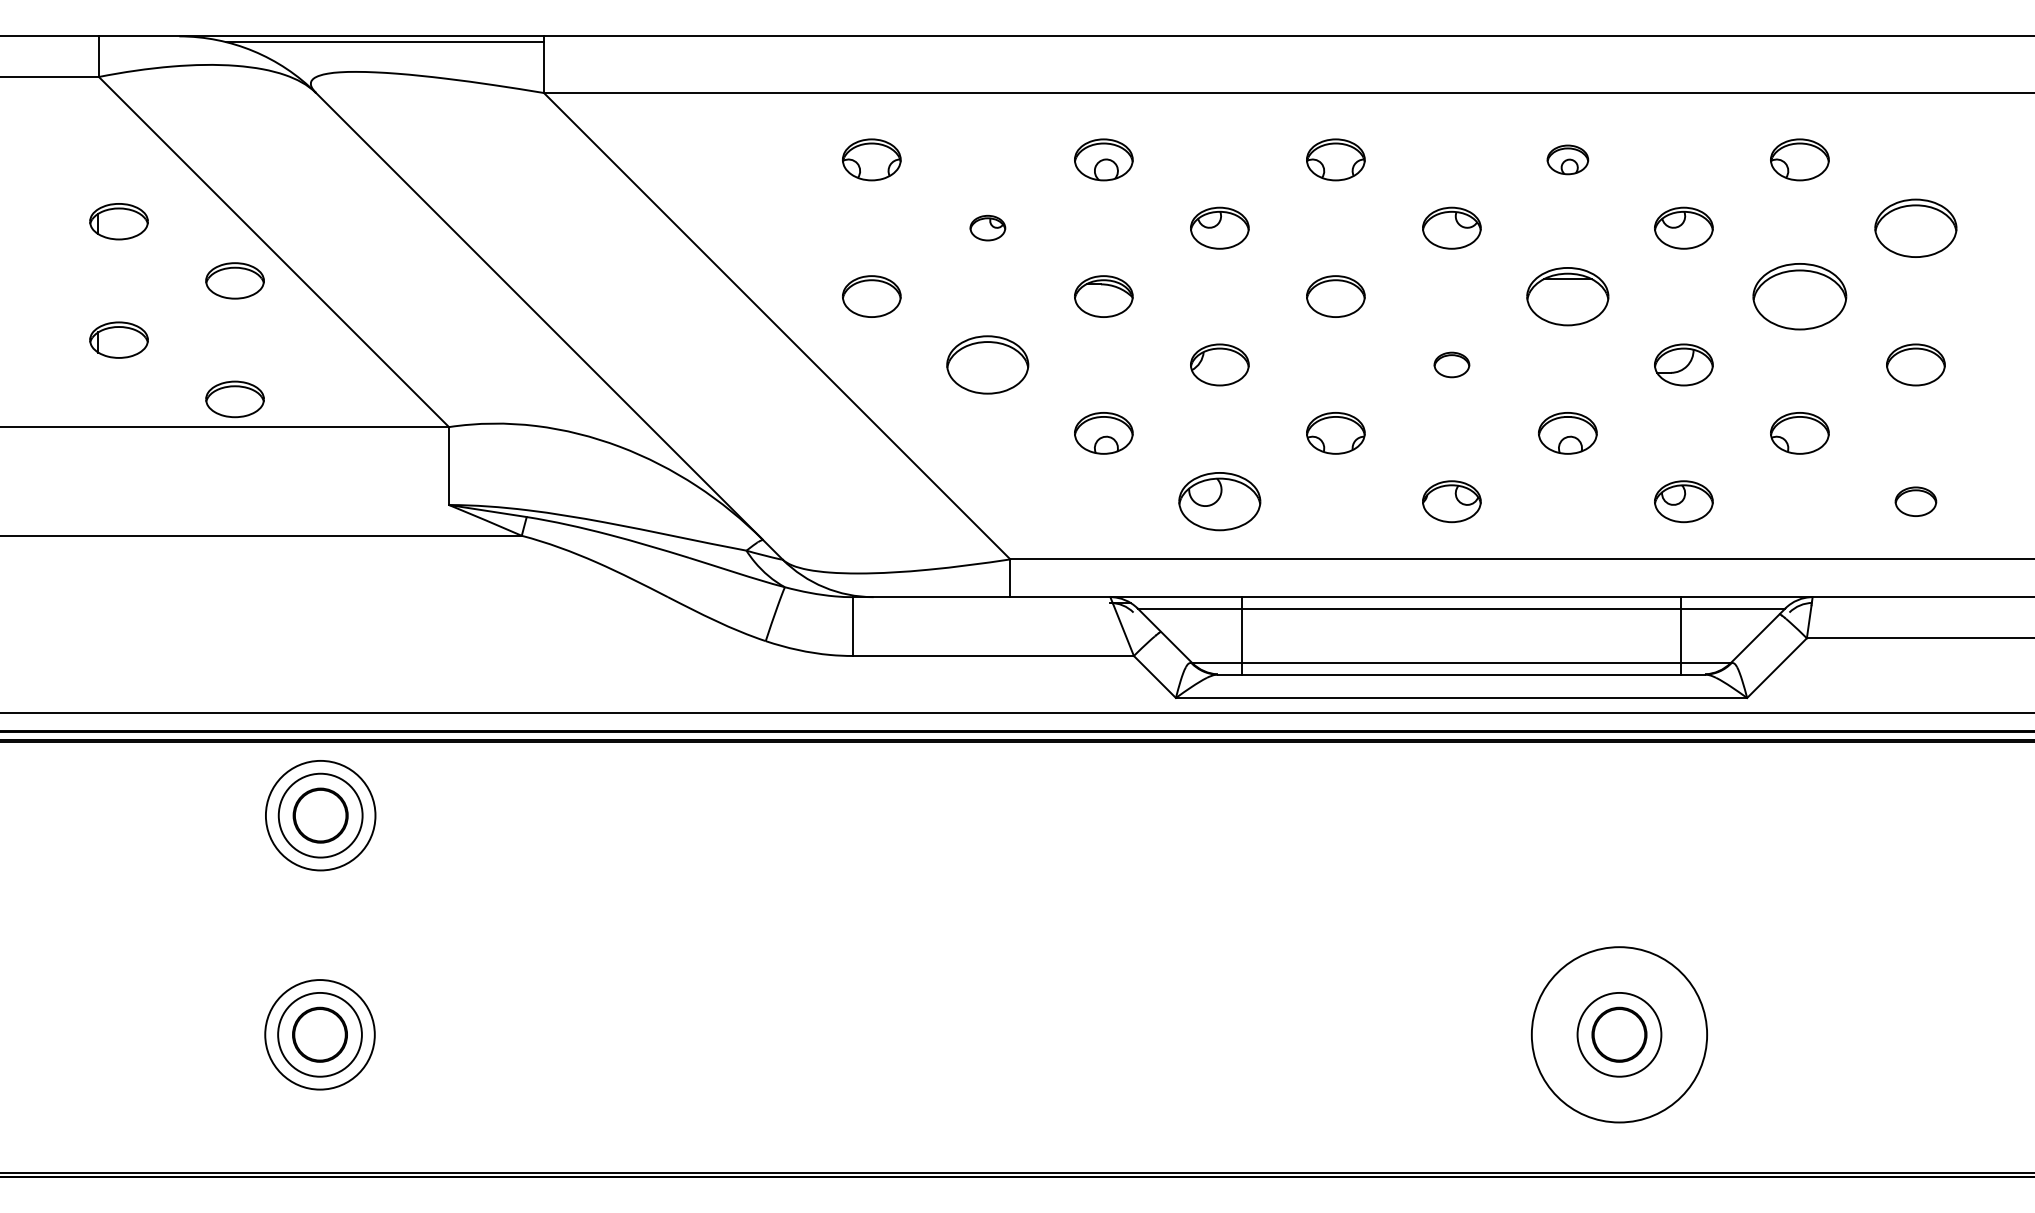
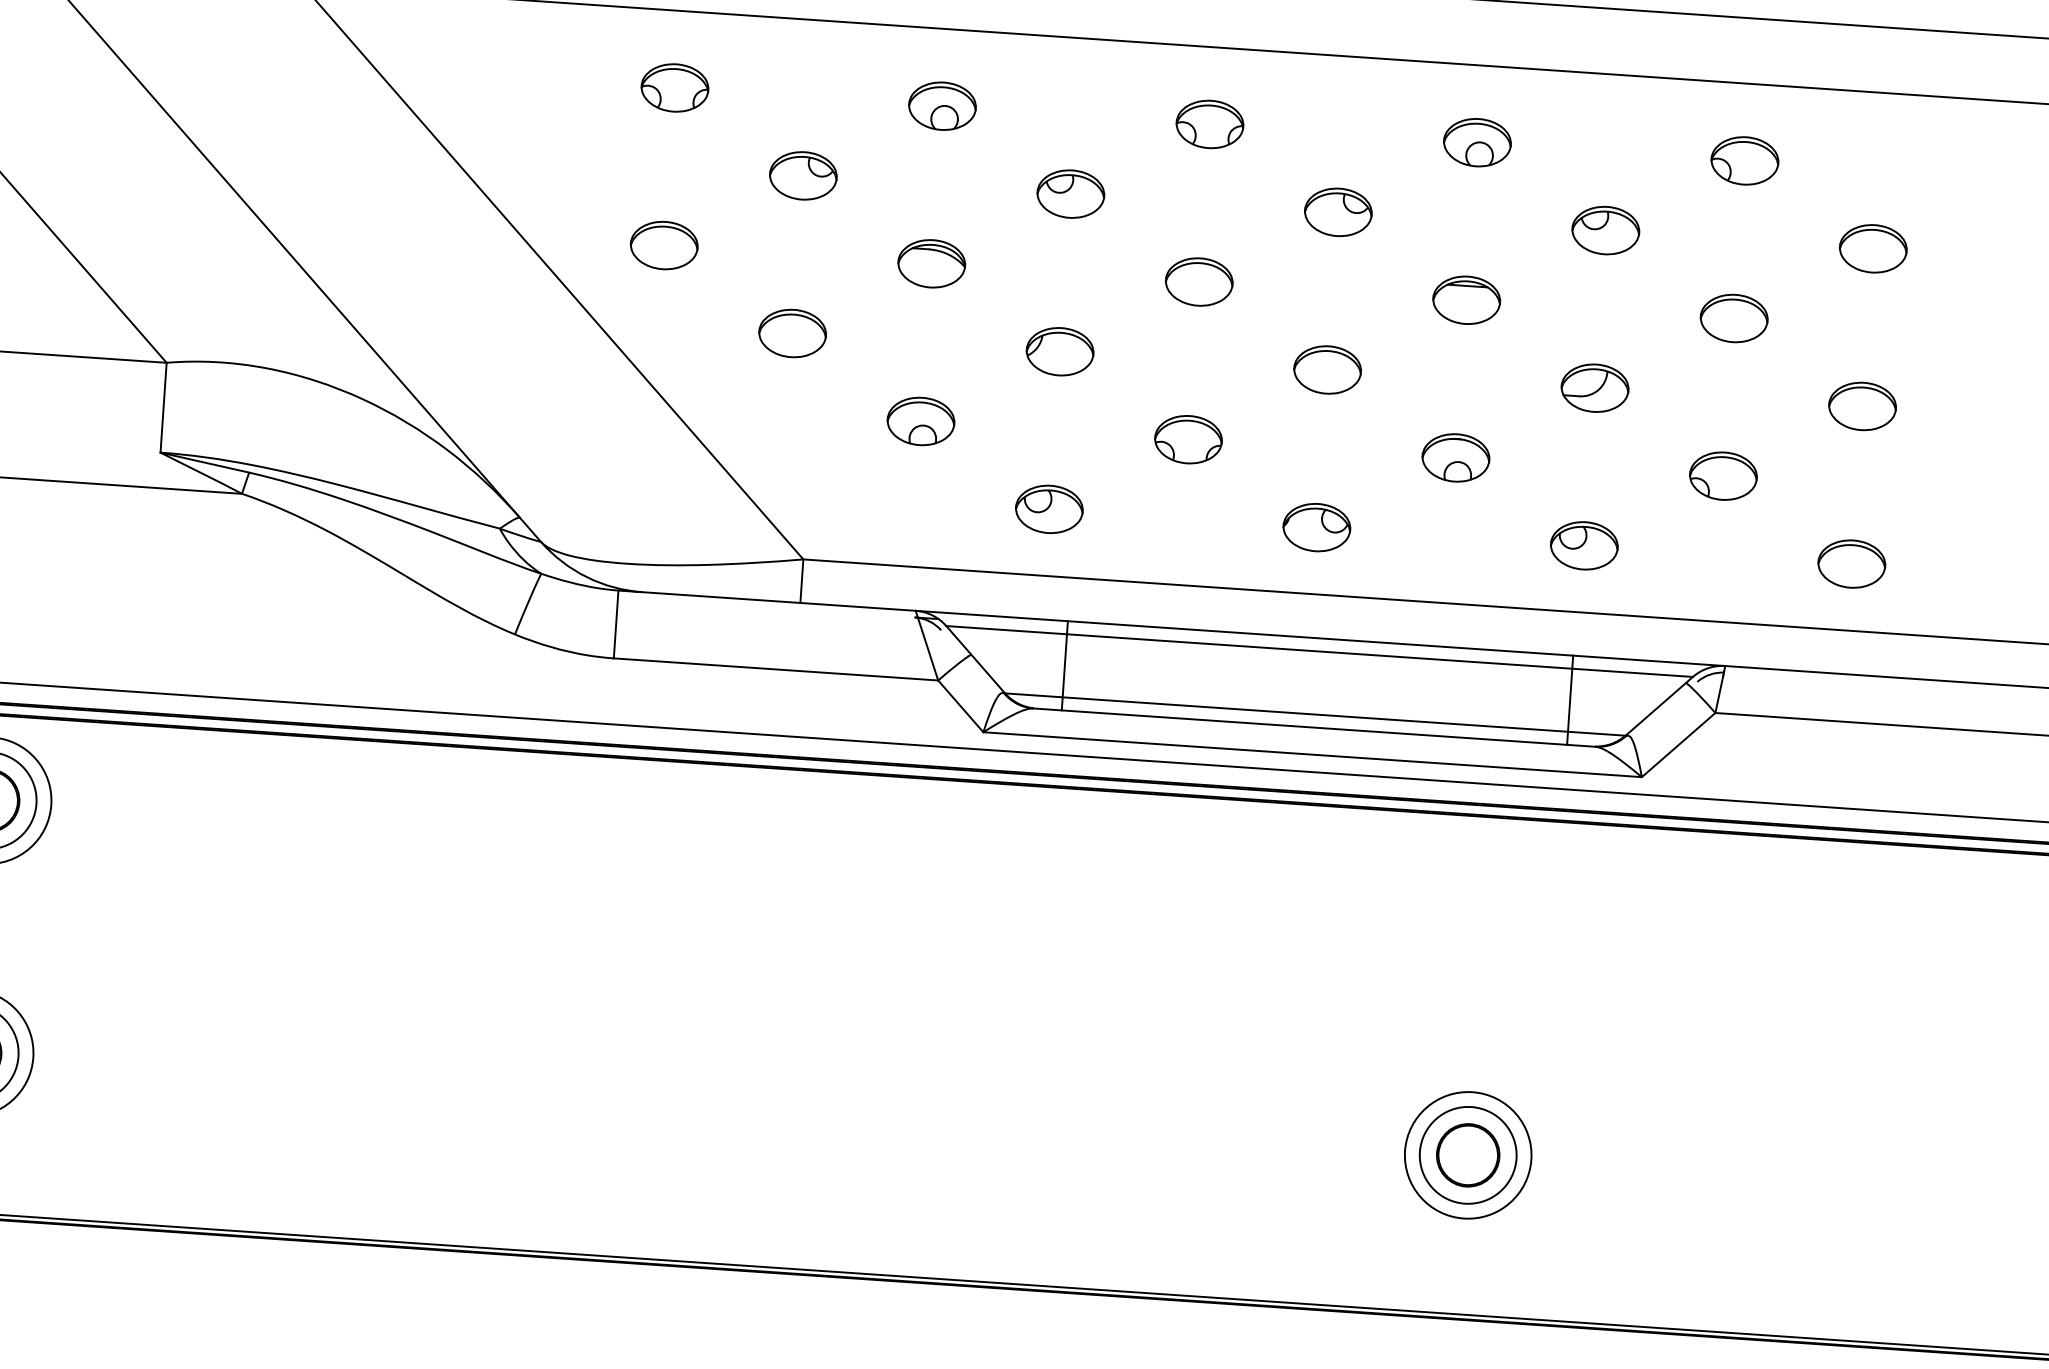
part: (1567, 159) -> (1477, 142), size x1.43
part: (987, 227) -> (803, 175), size x1.67
part: (1915, 227) -> (1872, 247), size x0.71
part: (1567, 296) -> (1466, 300), size x0.71
part: (1799, 296) -> (1733, 318), size x0.62
part: (987, 364) -> (792, 332), size x0.71
part: (1451, 364) -> (1327, 369), size x1.67
part: (1219, 501) -> (1049, 509), size x0.71
part: (1915, 501) -> (1851, 563), size x1.43
circle: (1619, 1034) -> (1468, 1155), size x0.62

